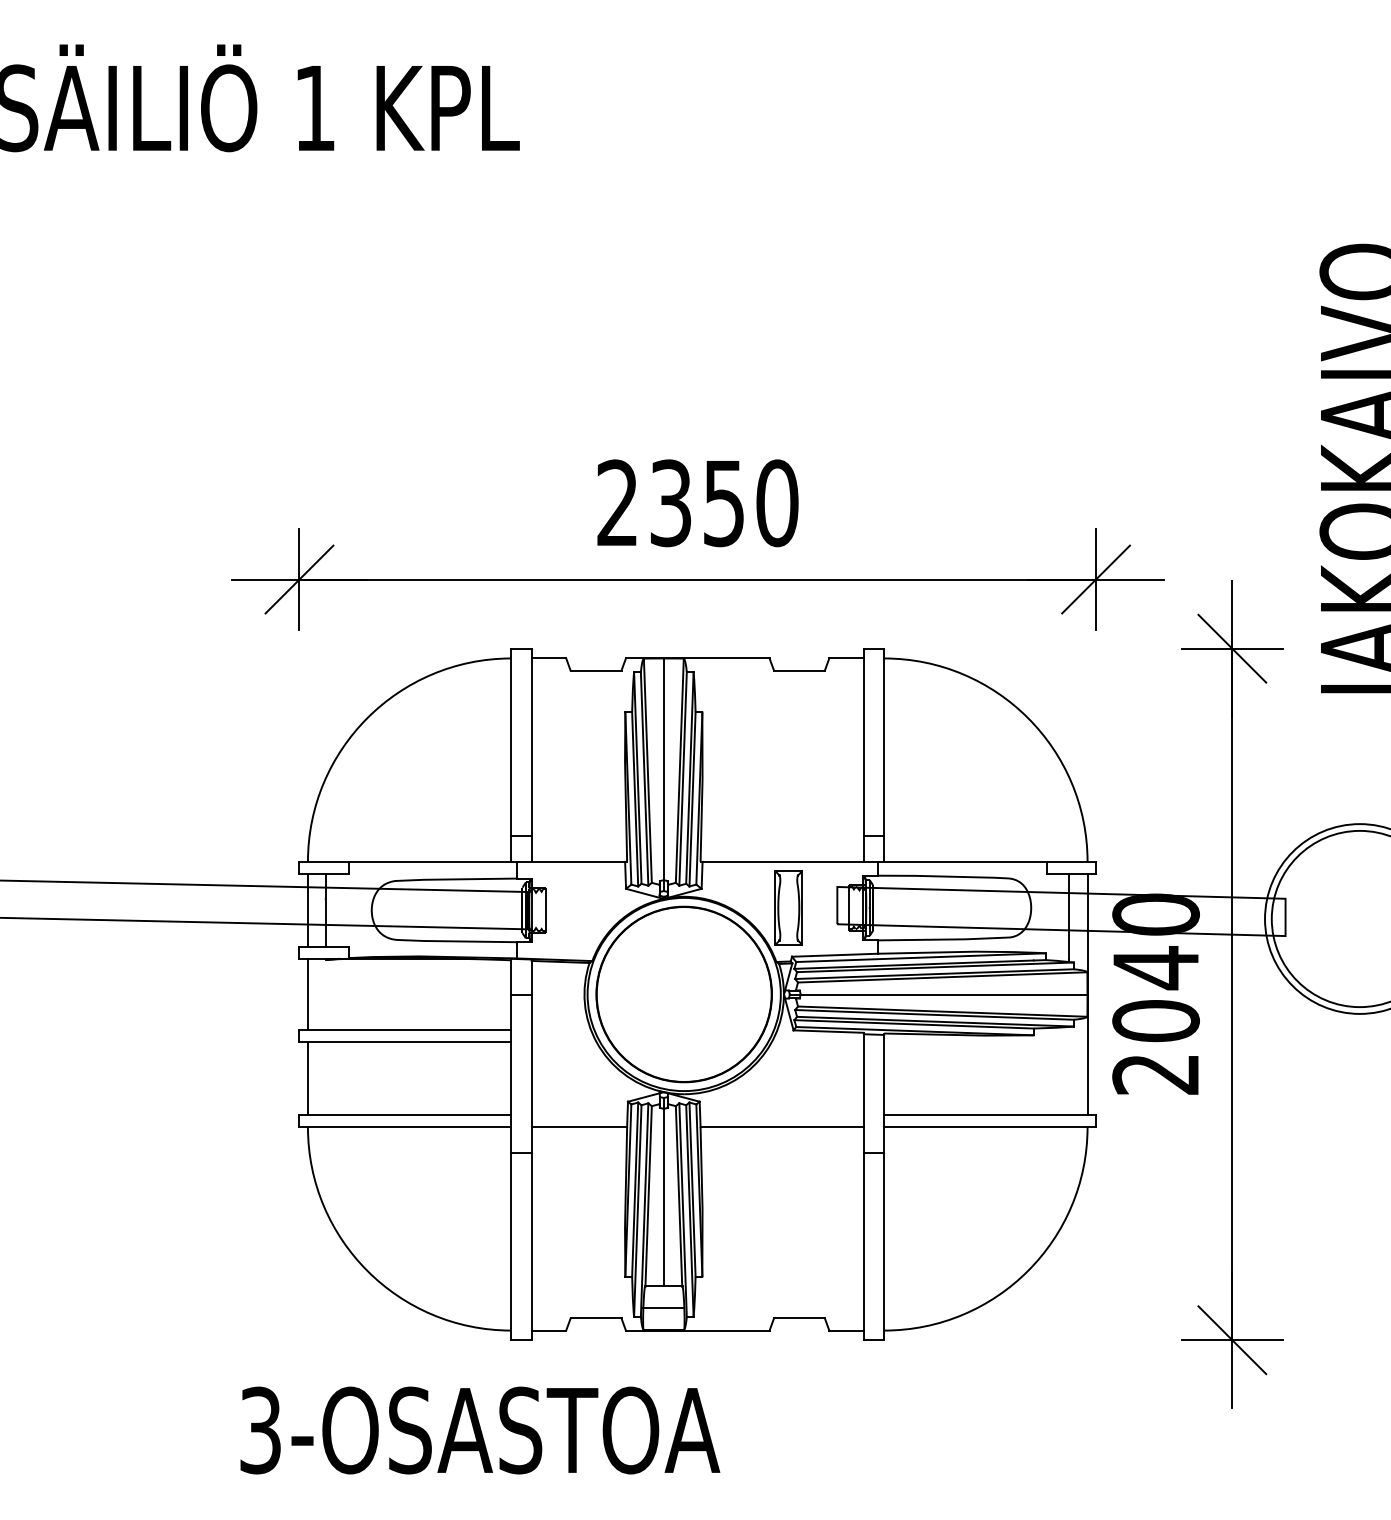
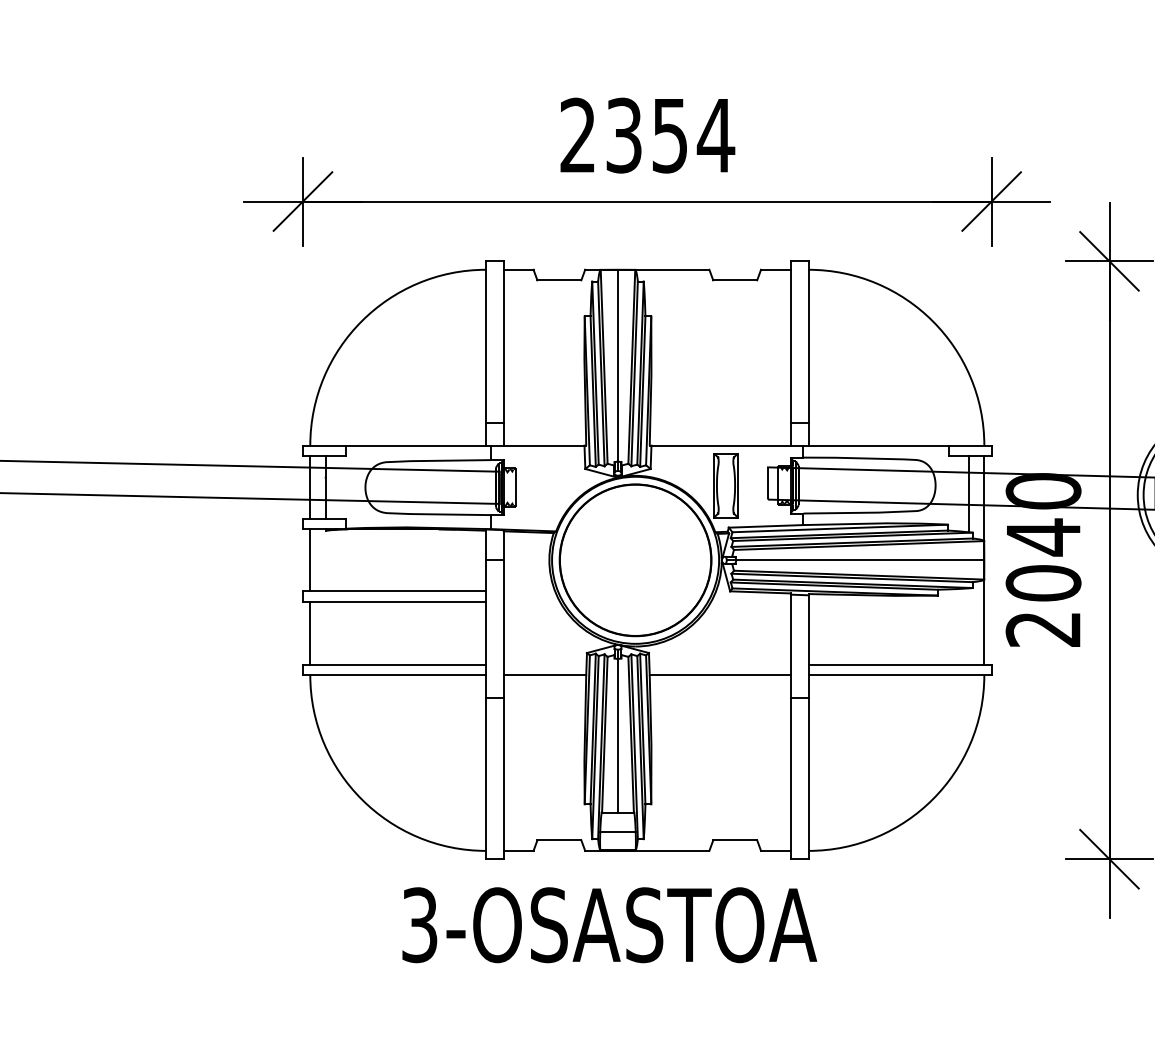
text: (777, 503) -> (716, 135), 2350 -> 2354
text: (480, 1430) -> (609, 925), moved

